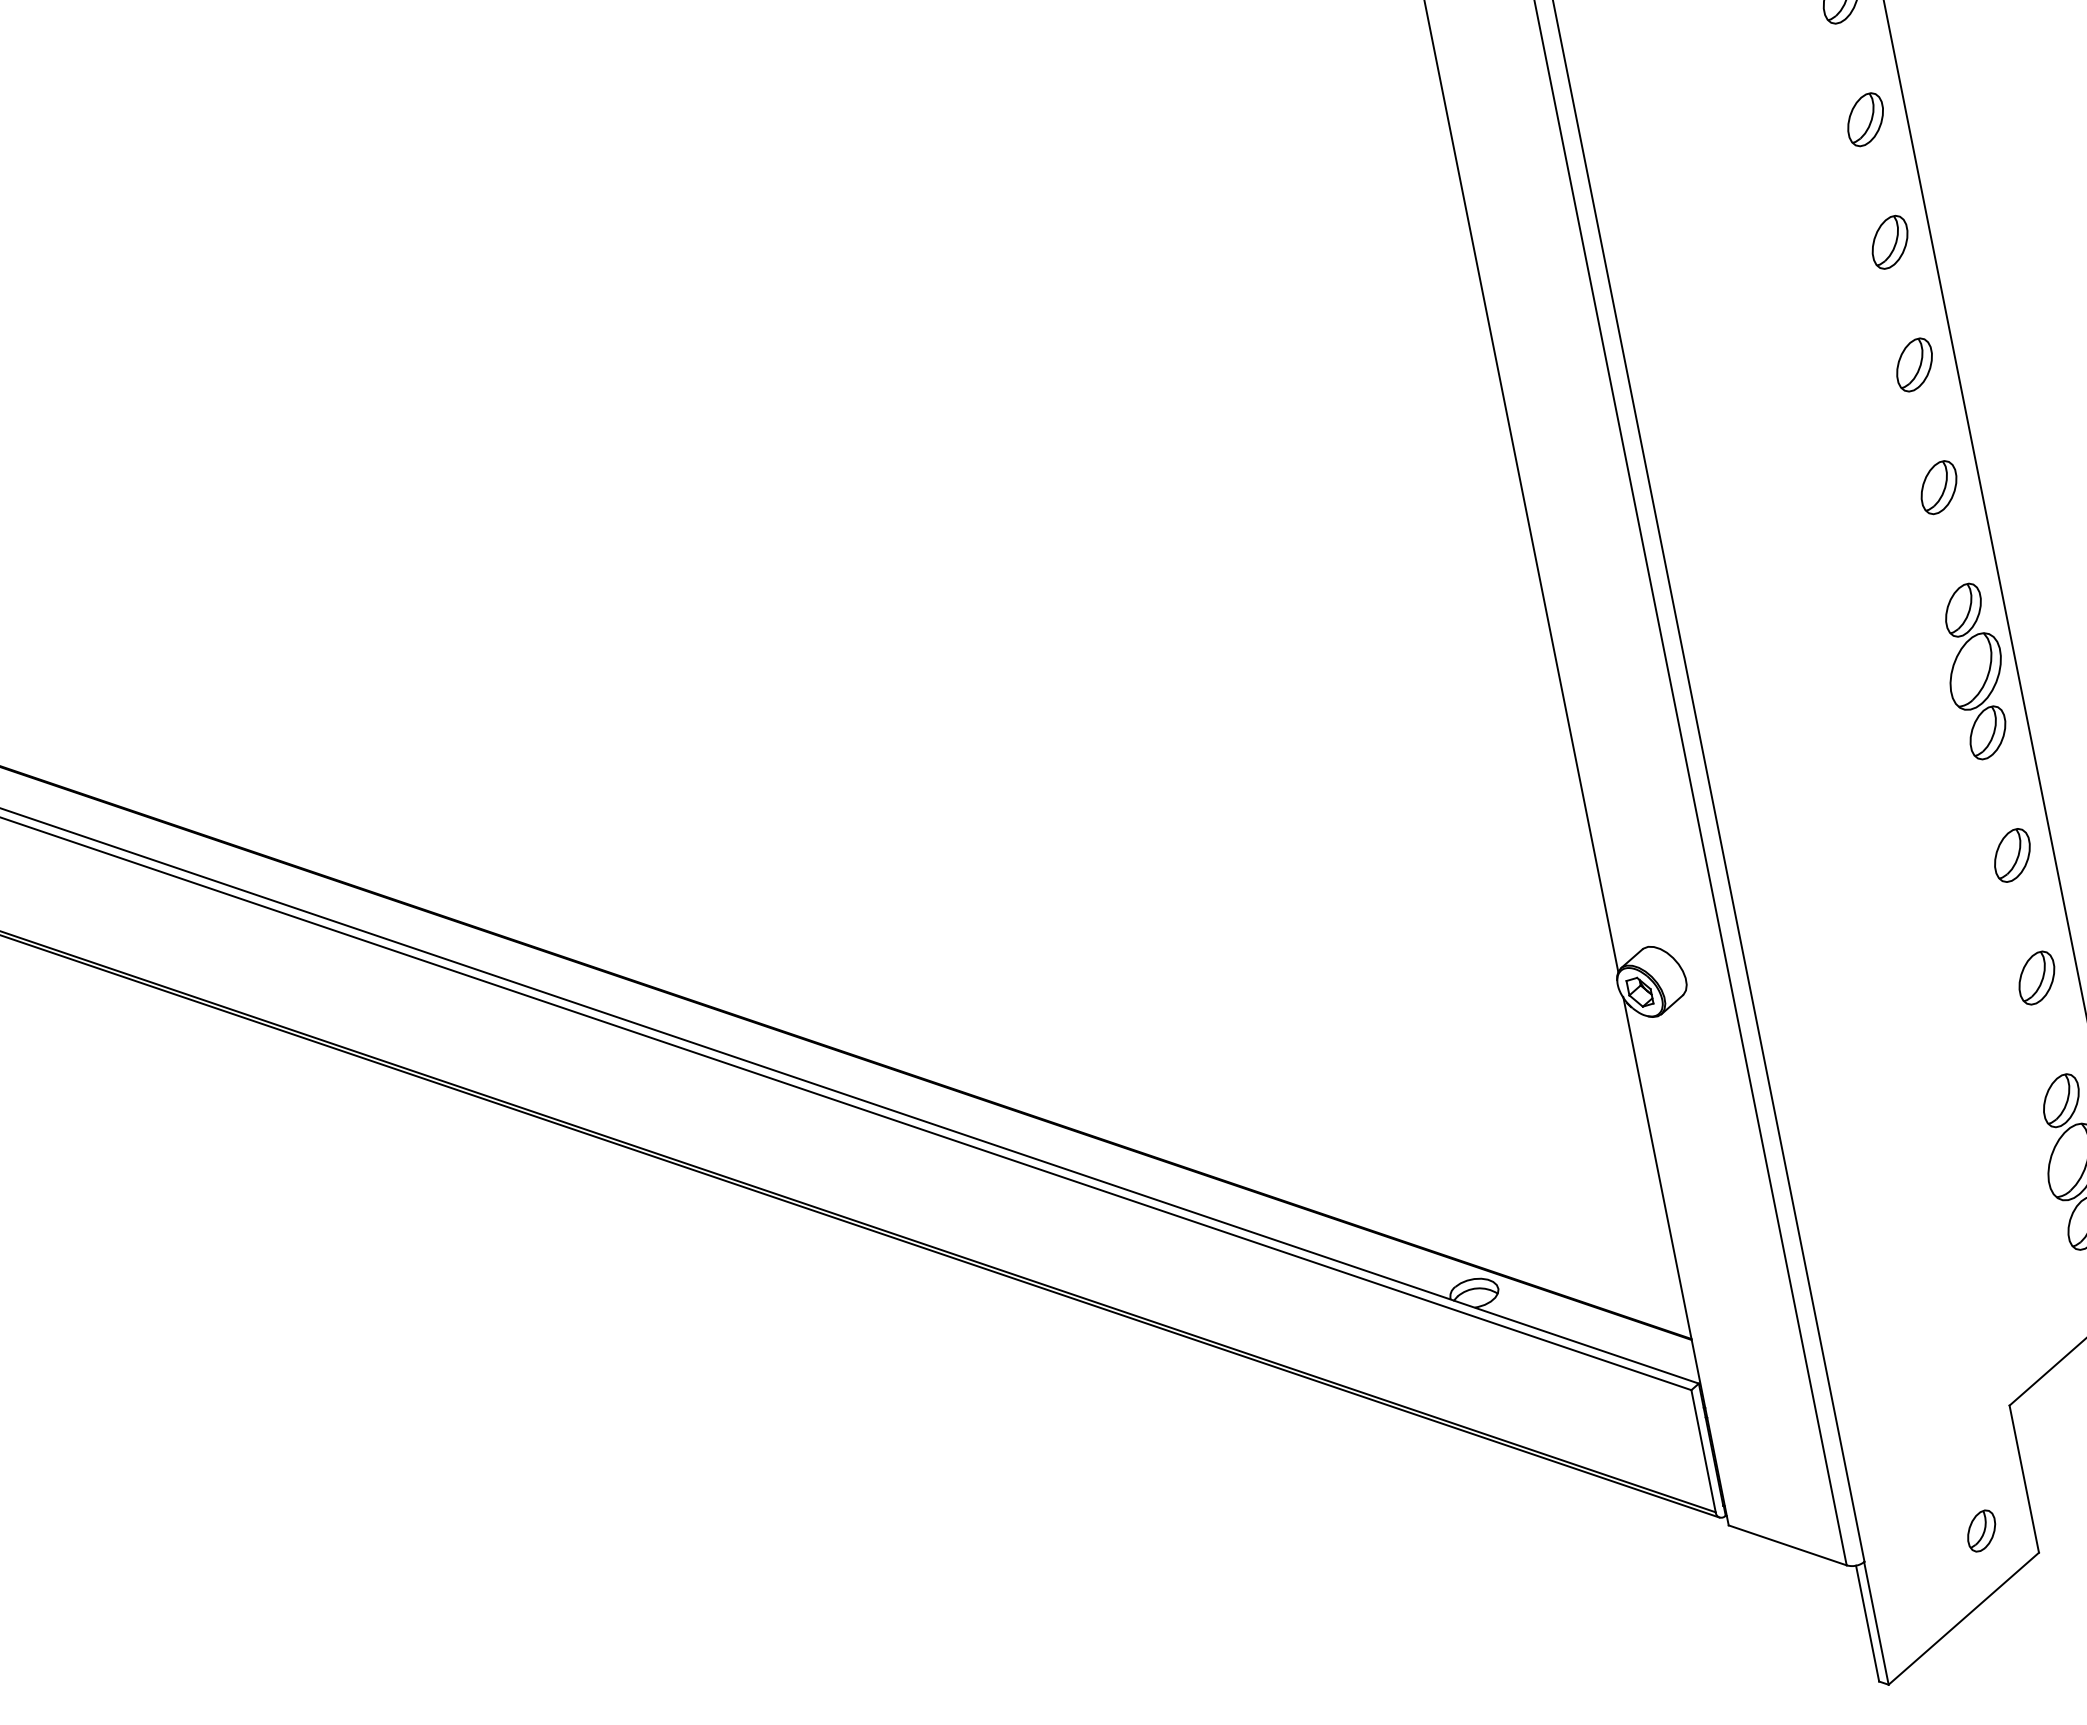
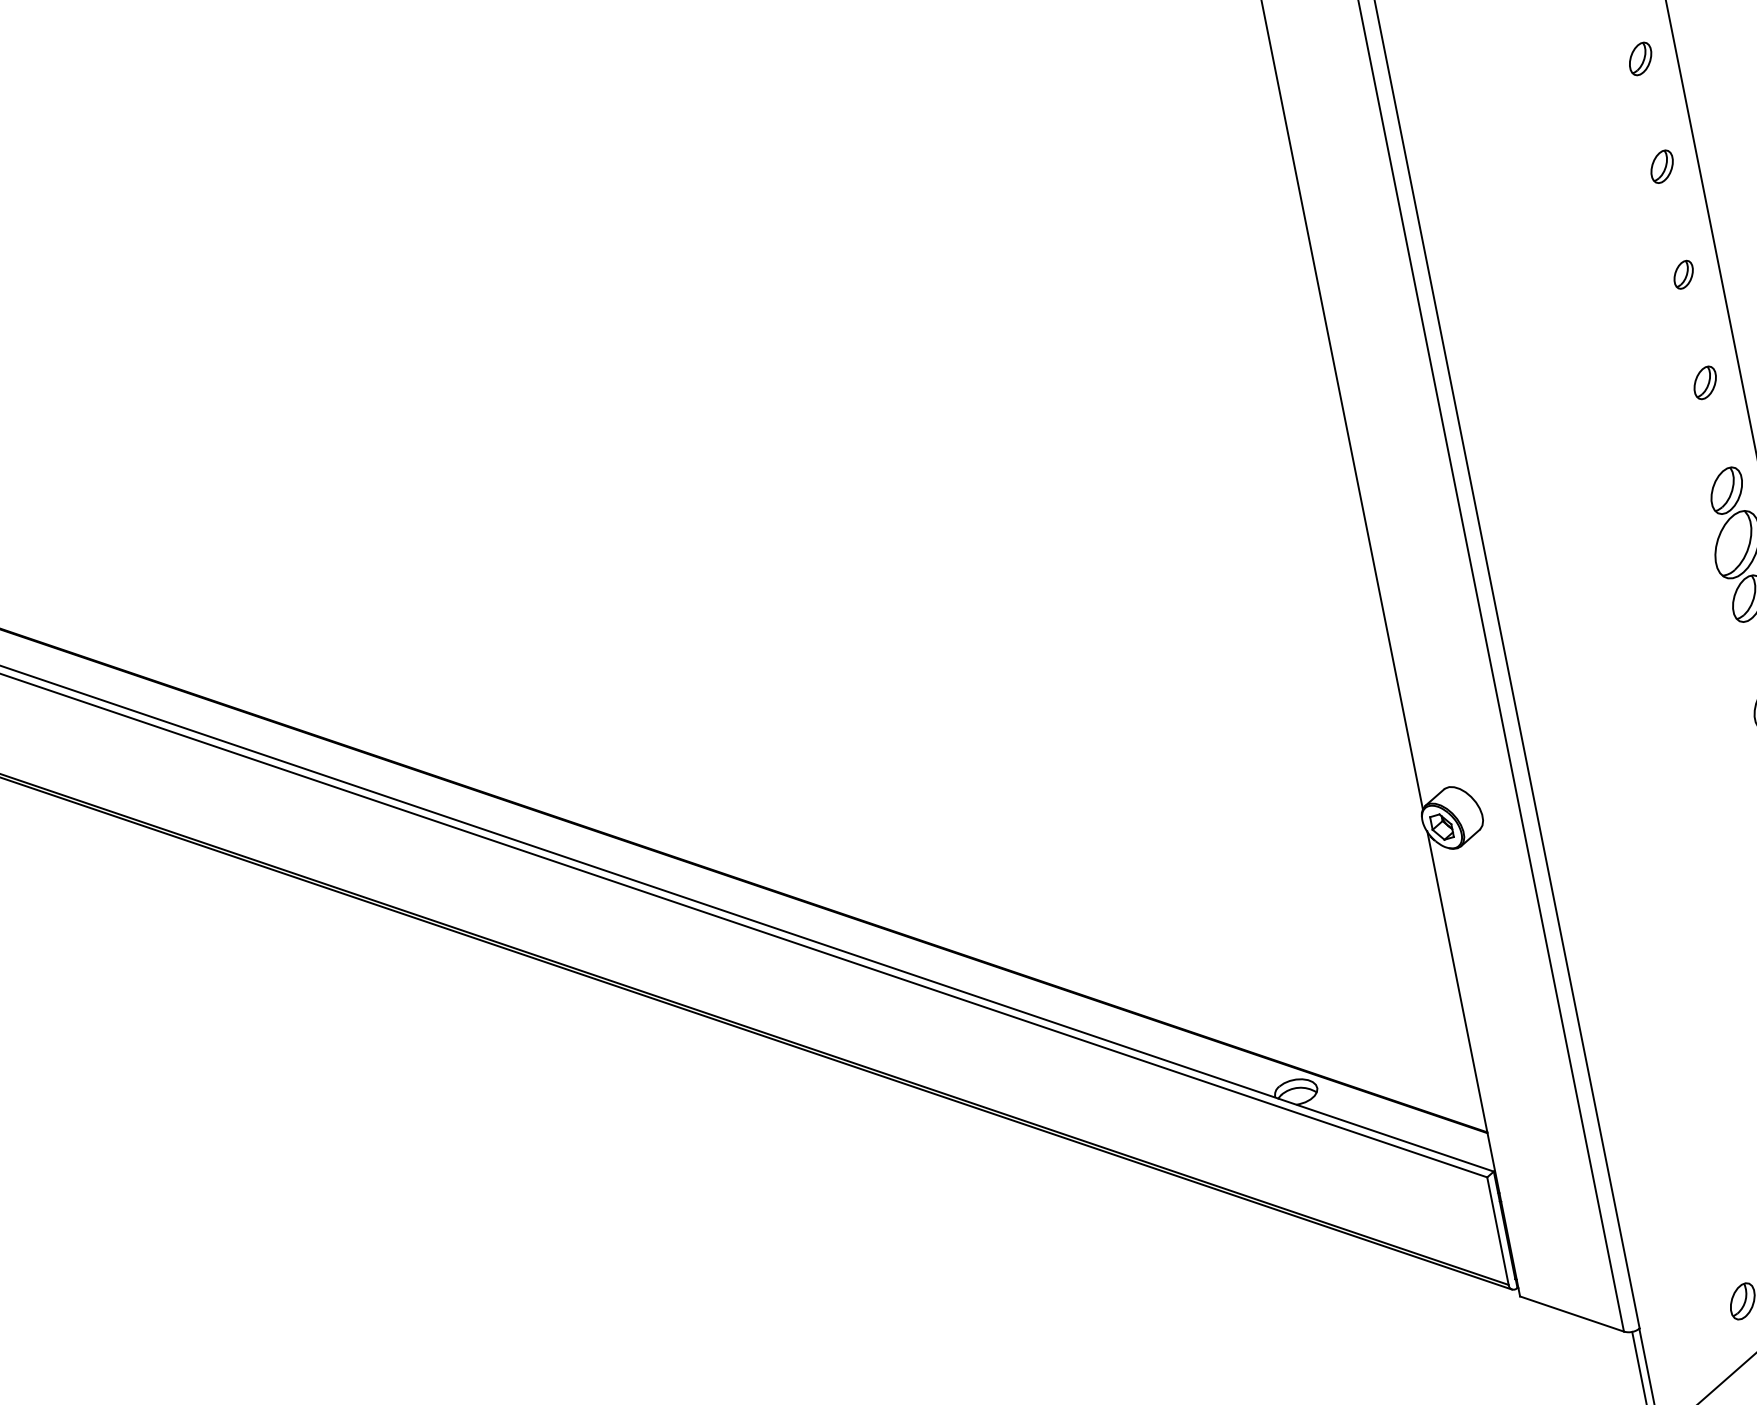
part: (1865, 119) -> (1640, 58), size x0.7
part: (1889, 241) -> (1661, 166), size x0.7
part: (1914, 364) -> (1683, 274), size x0.6
part: (1938, 487) -> (1704, 382), size x0.7

